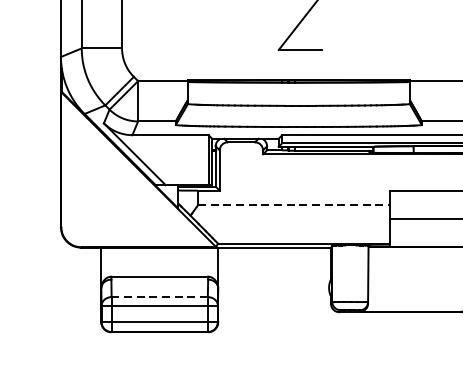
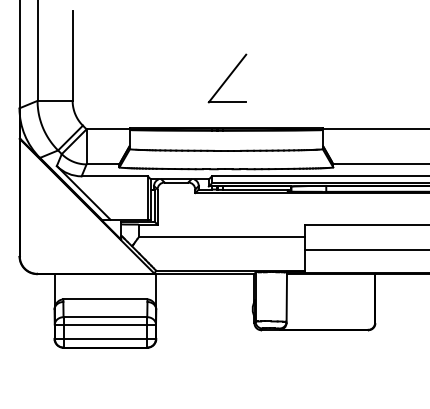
line: (294, 205) -> (222, 237), dashed -> solid
line: (159, 297) -> (105, 317), dashed -> solid

